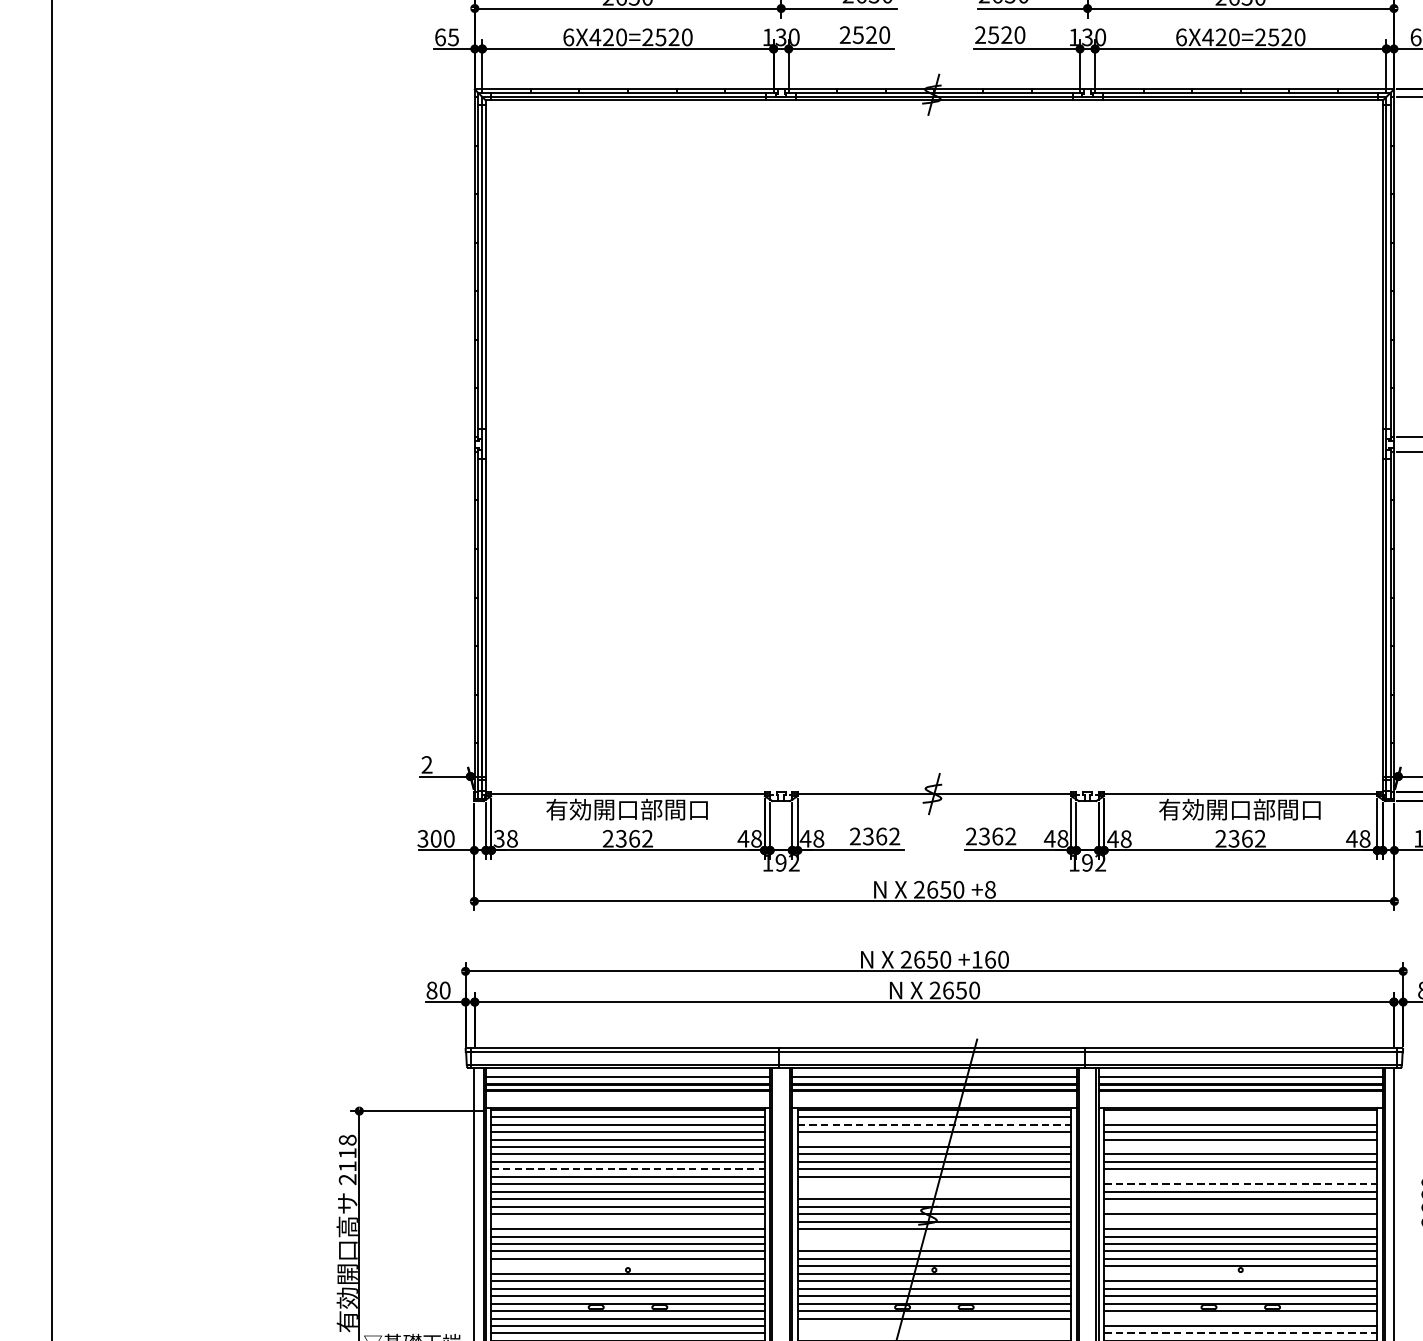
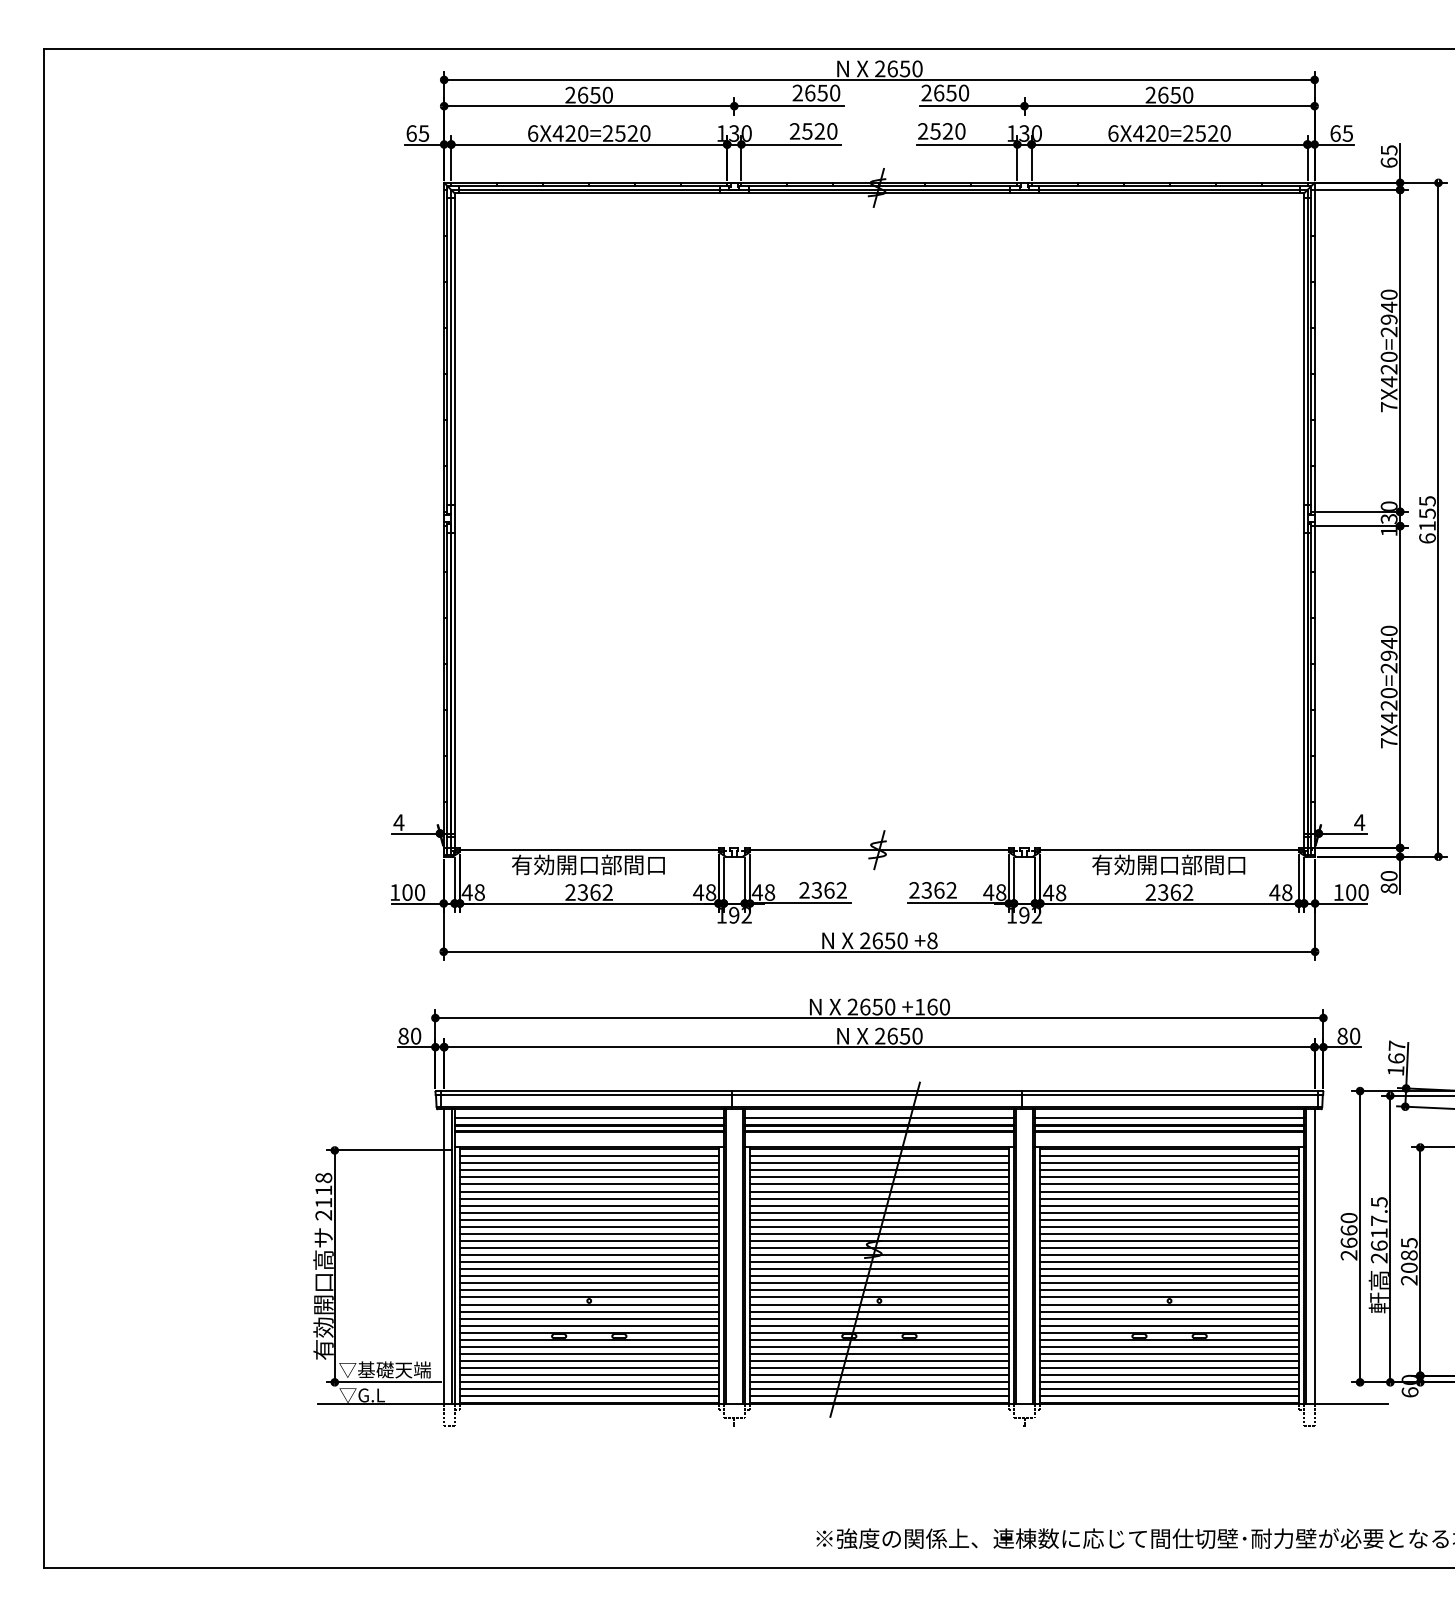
text: (426, 764) -> (398, 822), 2 -> 4
text: (422, 838) -> (394, 892), 300 -> 100
text: (498, 838) -> (466, 892), 38 -> 48
line: (1240, 1117) -> (1169, 1156), added
line: (934, 1124) -> (879, 1163), dashed -> solid
line: (934, 1139) -> (879, 1177), added
line: (1240, 1147) -> (1169, 1184), added
line: (628, 1169) -> (589, 1205), dashed -> solid
line: (1240, 1176) -> (1169, 1212), added
line: (934, 1184) -> (879, 1219), added
line: (1241, 1184) -> (1170, 1219), dashed -> solid
line: (934, 1191) -> (879, 1226), added
line: (1240, 1206) -> (1169, 1240), added
line: (627, 1222) -> (588, 1255), added
line: (1240, 1222) -> (1169, 1255), added
line: (934, 1236) -> (879, 1269), added
line: (934, 1244) -> (879, 1276), added
line: (627, 1266) -> (588, 1297), added
line: (1240, 1273) -> (1169, 1304), added
line: (1240, 1318) -> (1169, 1346), added
line: (934, 1325) -> (879, 1353), added
line: (934, 1333) -> (879, 1361), added
line: (1241, 1333) -> (1170, 1361), dashed -> solid

